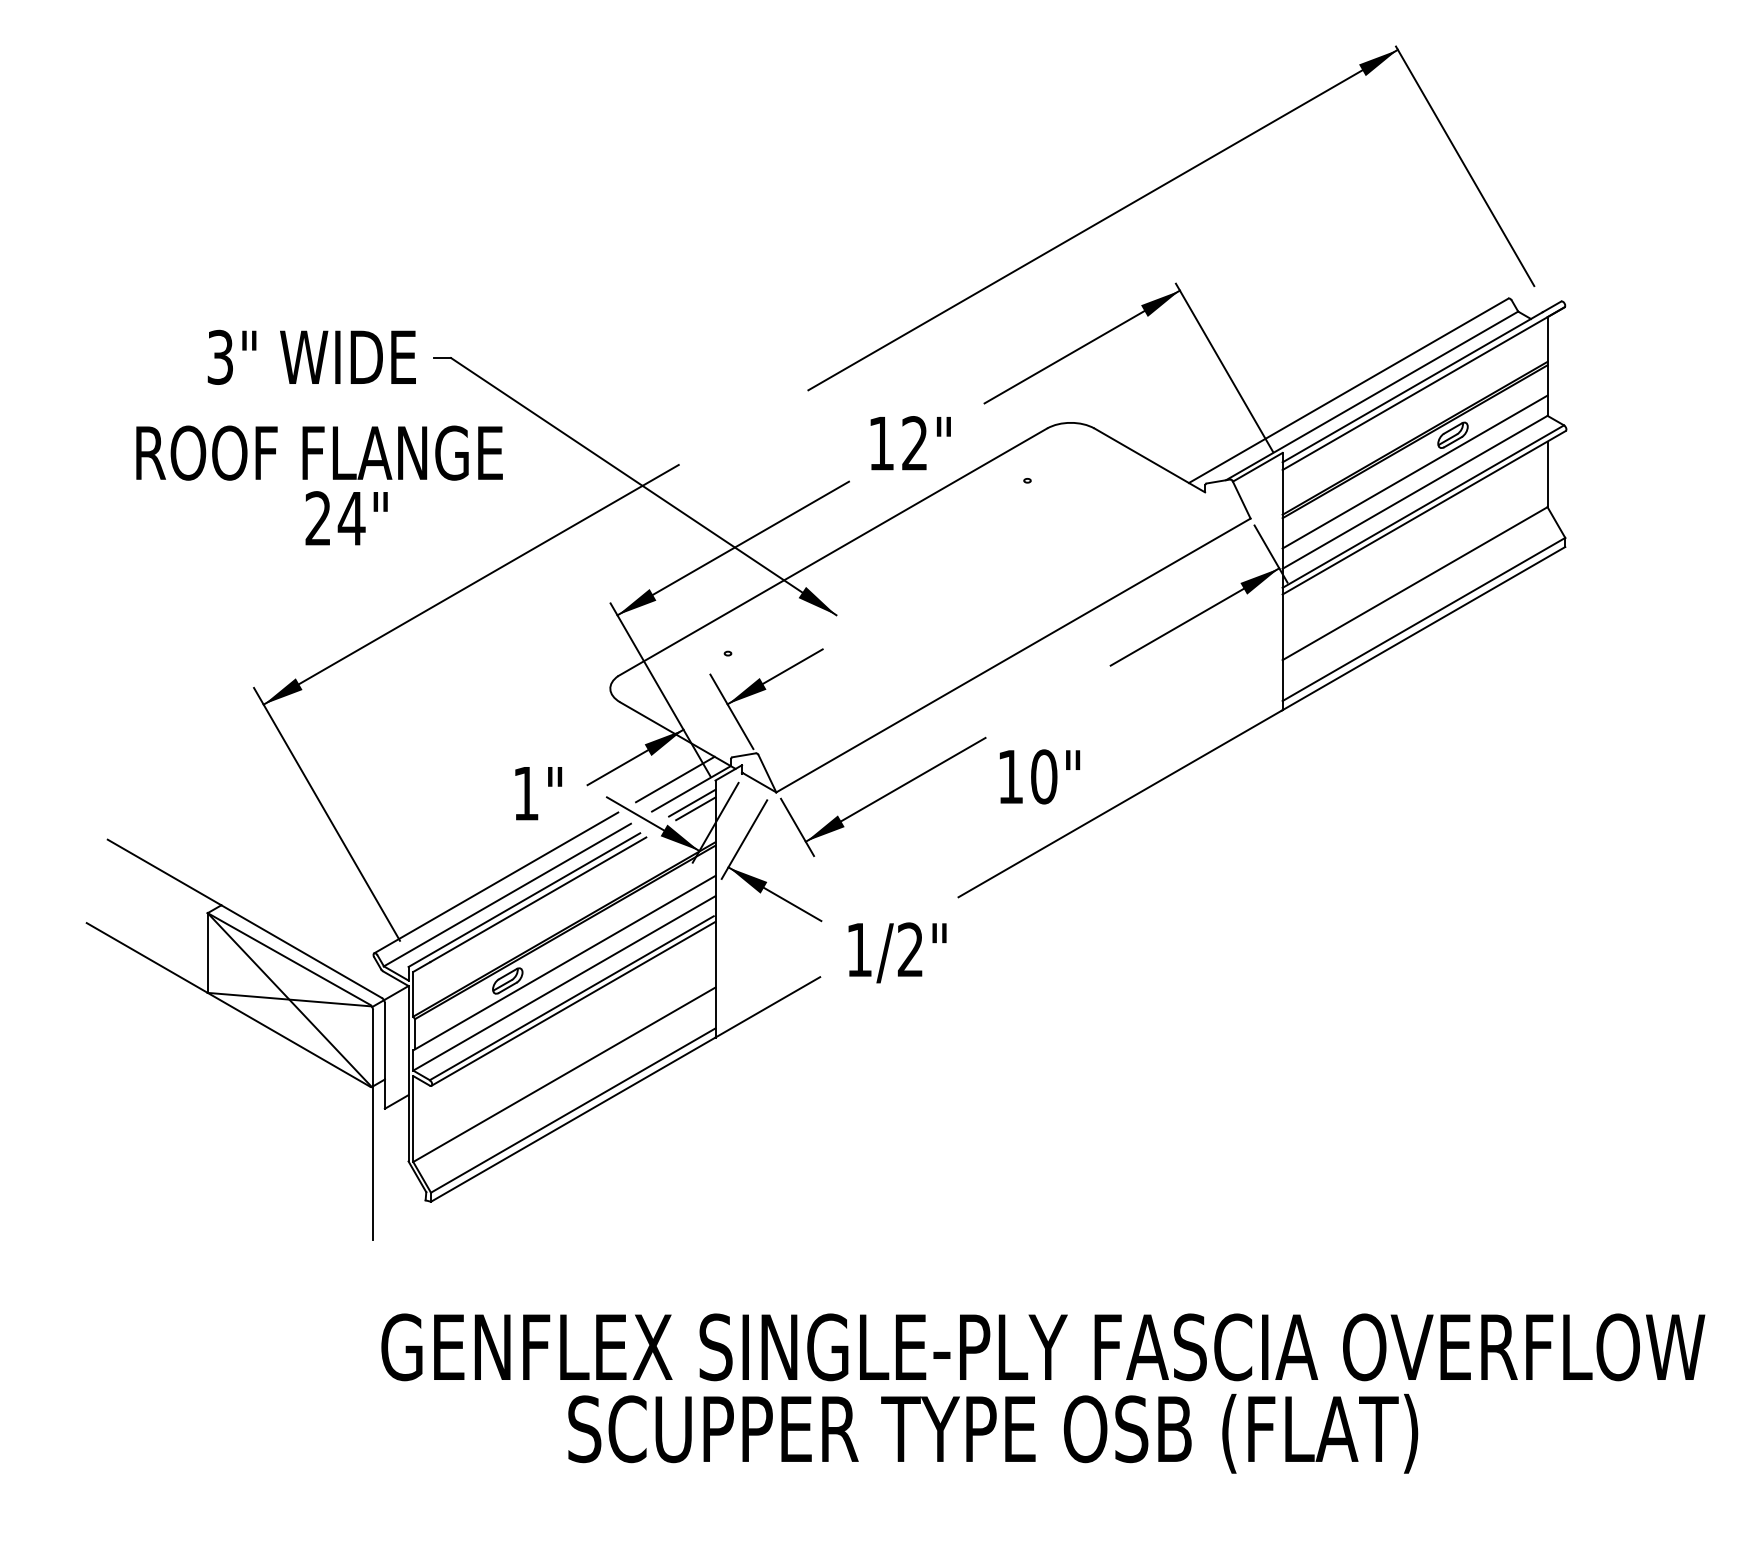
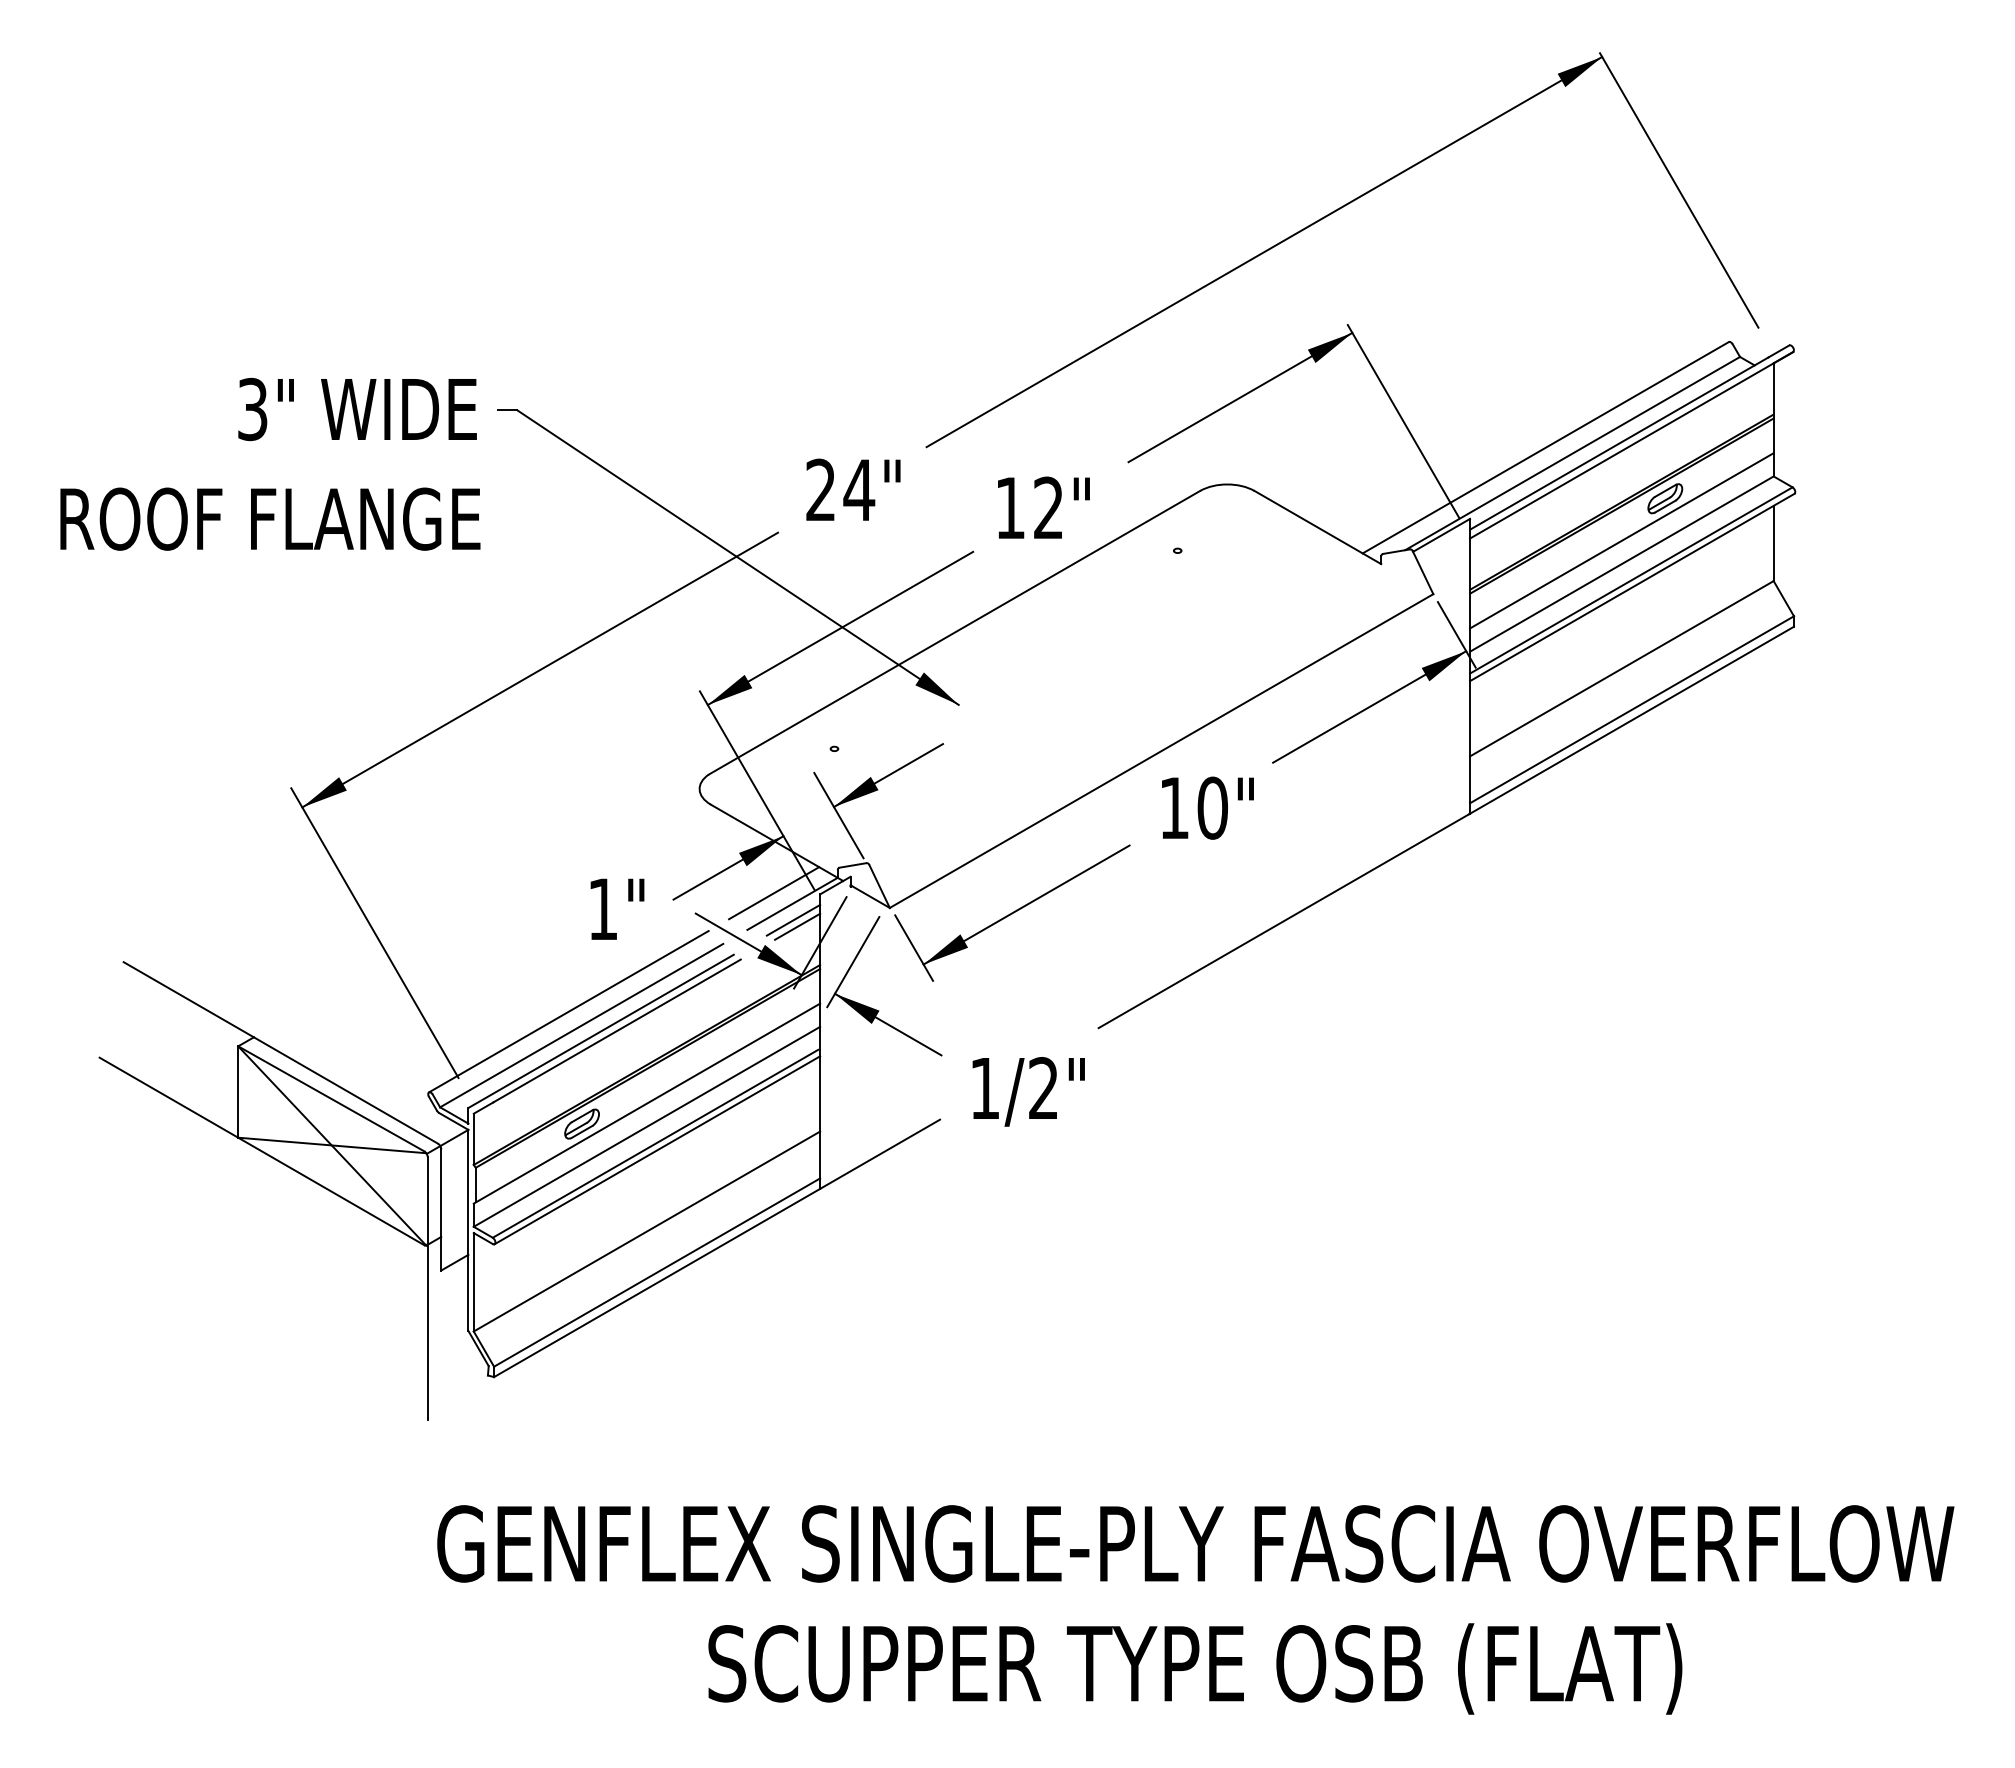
text: (319, 452) -> (270, 518), moved
text: (346, 518) -> (853, 489), moved
text: (1039, 776) -> (1207, 807), moved
text: (993, 1433) -> (1195, 1668), moved

